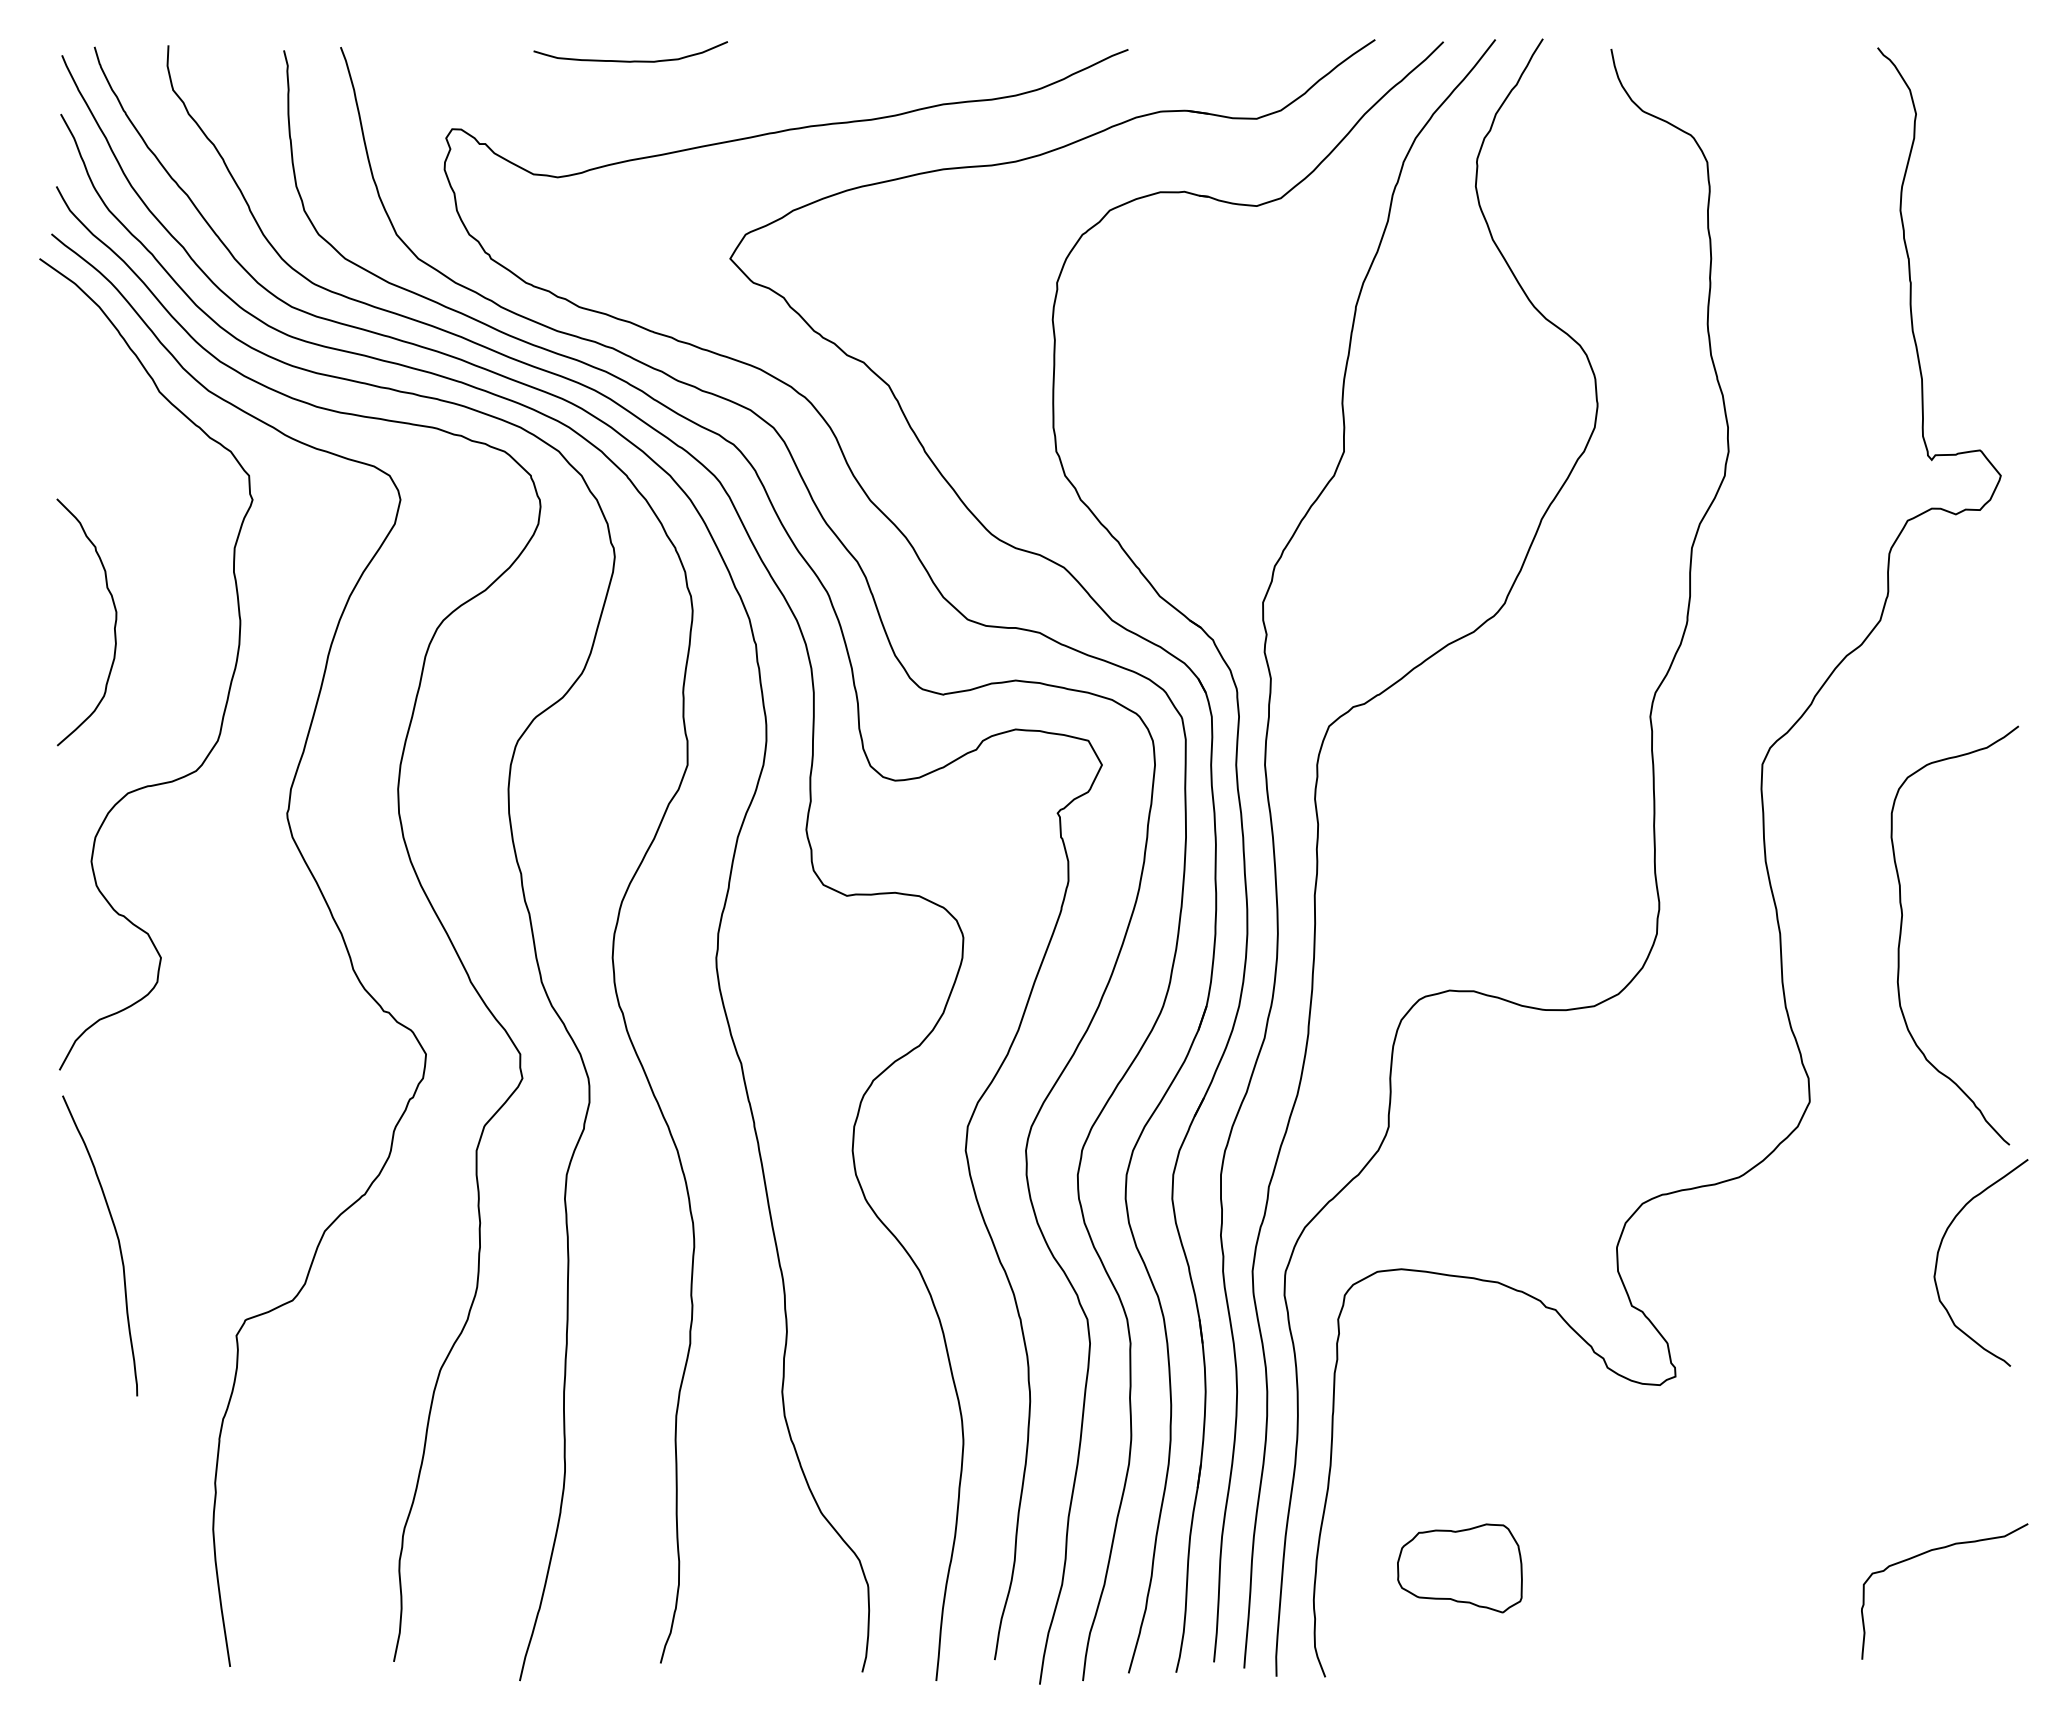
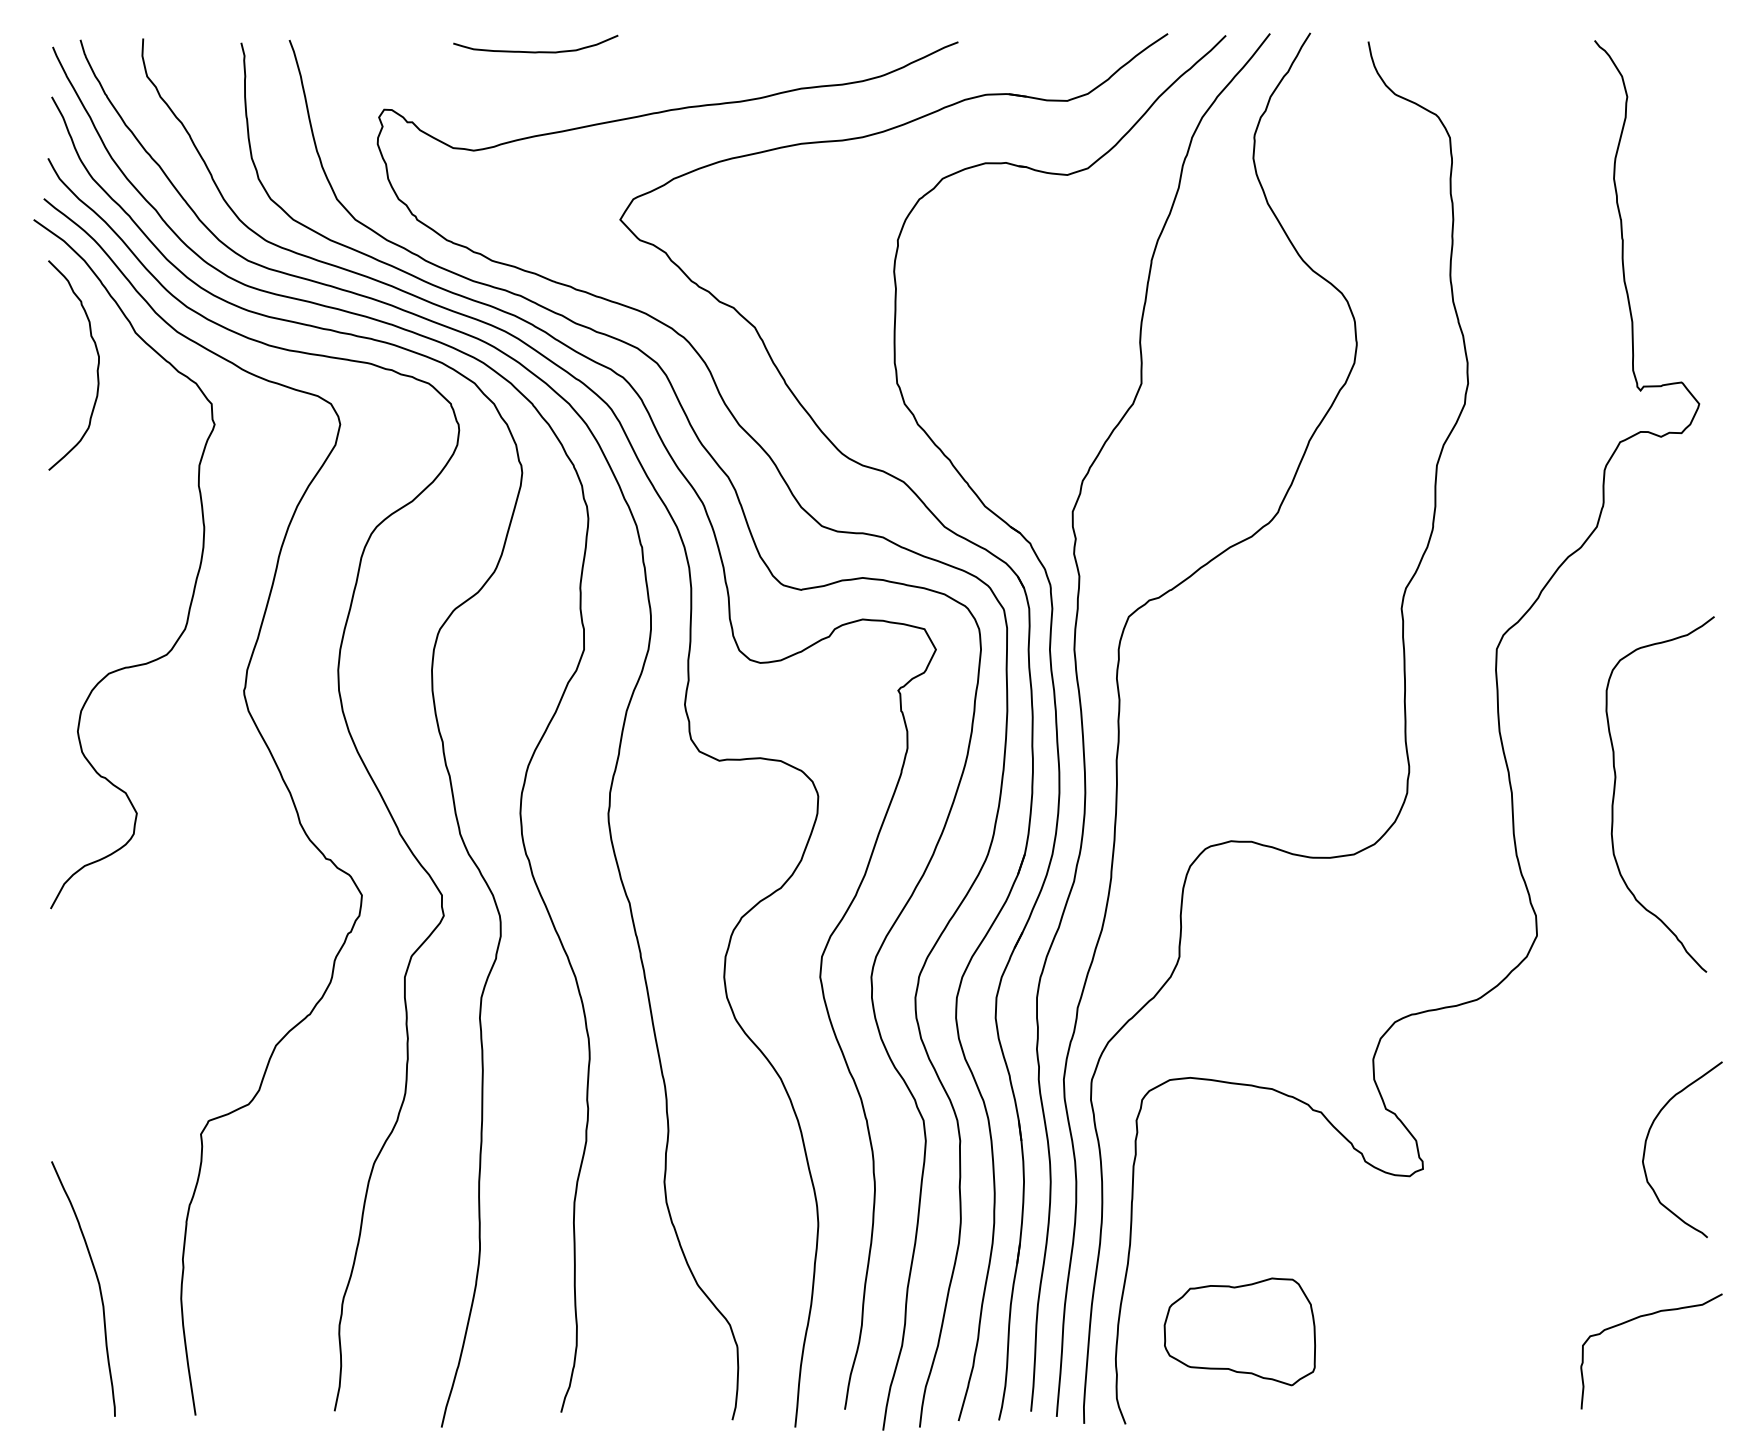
curve: (114, 622) -> (97, 365), moved
curve: (117, 1240) -> (98, 1284), moved
curve: (1938, 1257) -> (1646, 1145), moved
part: (1459, 1568) -> (1239, 1331), size x1.43

